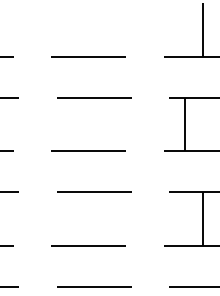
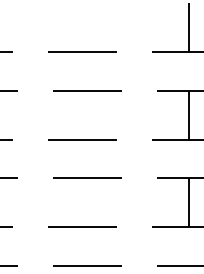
line: (185, 123) -> (188, 114), moved

